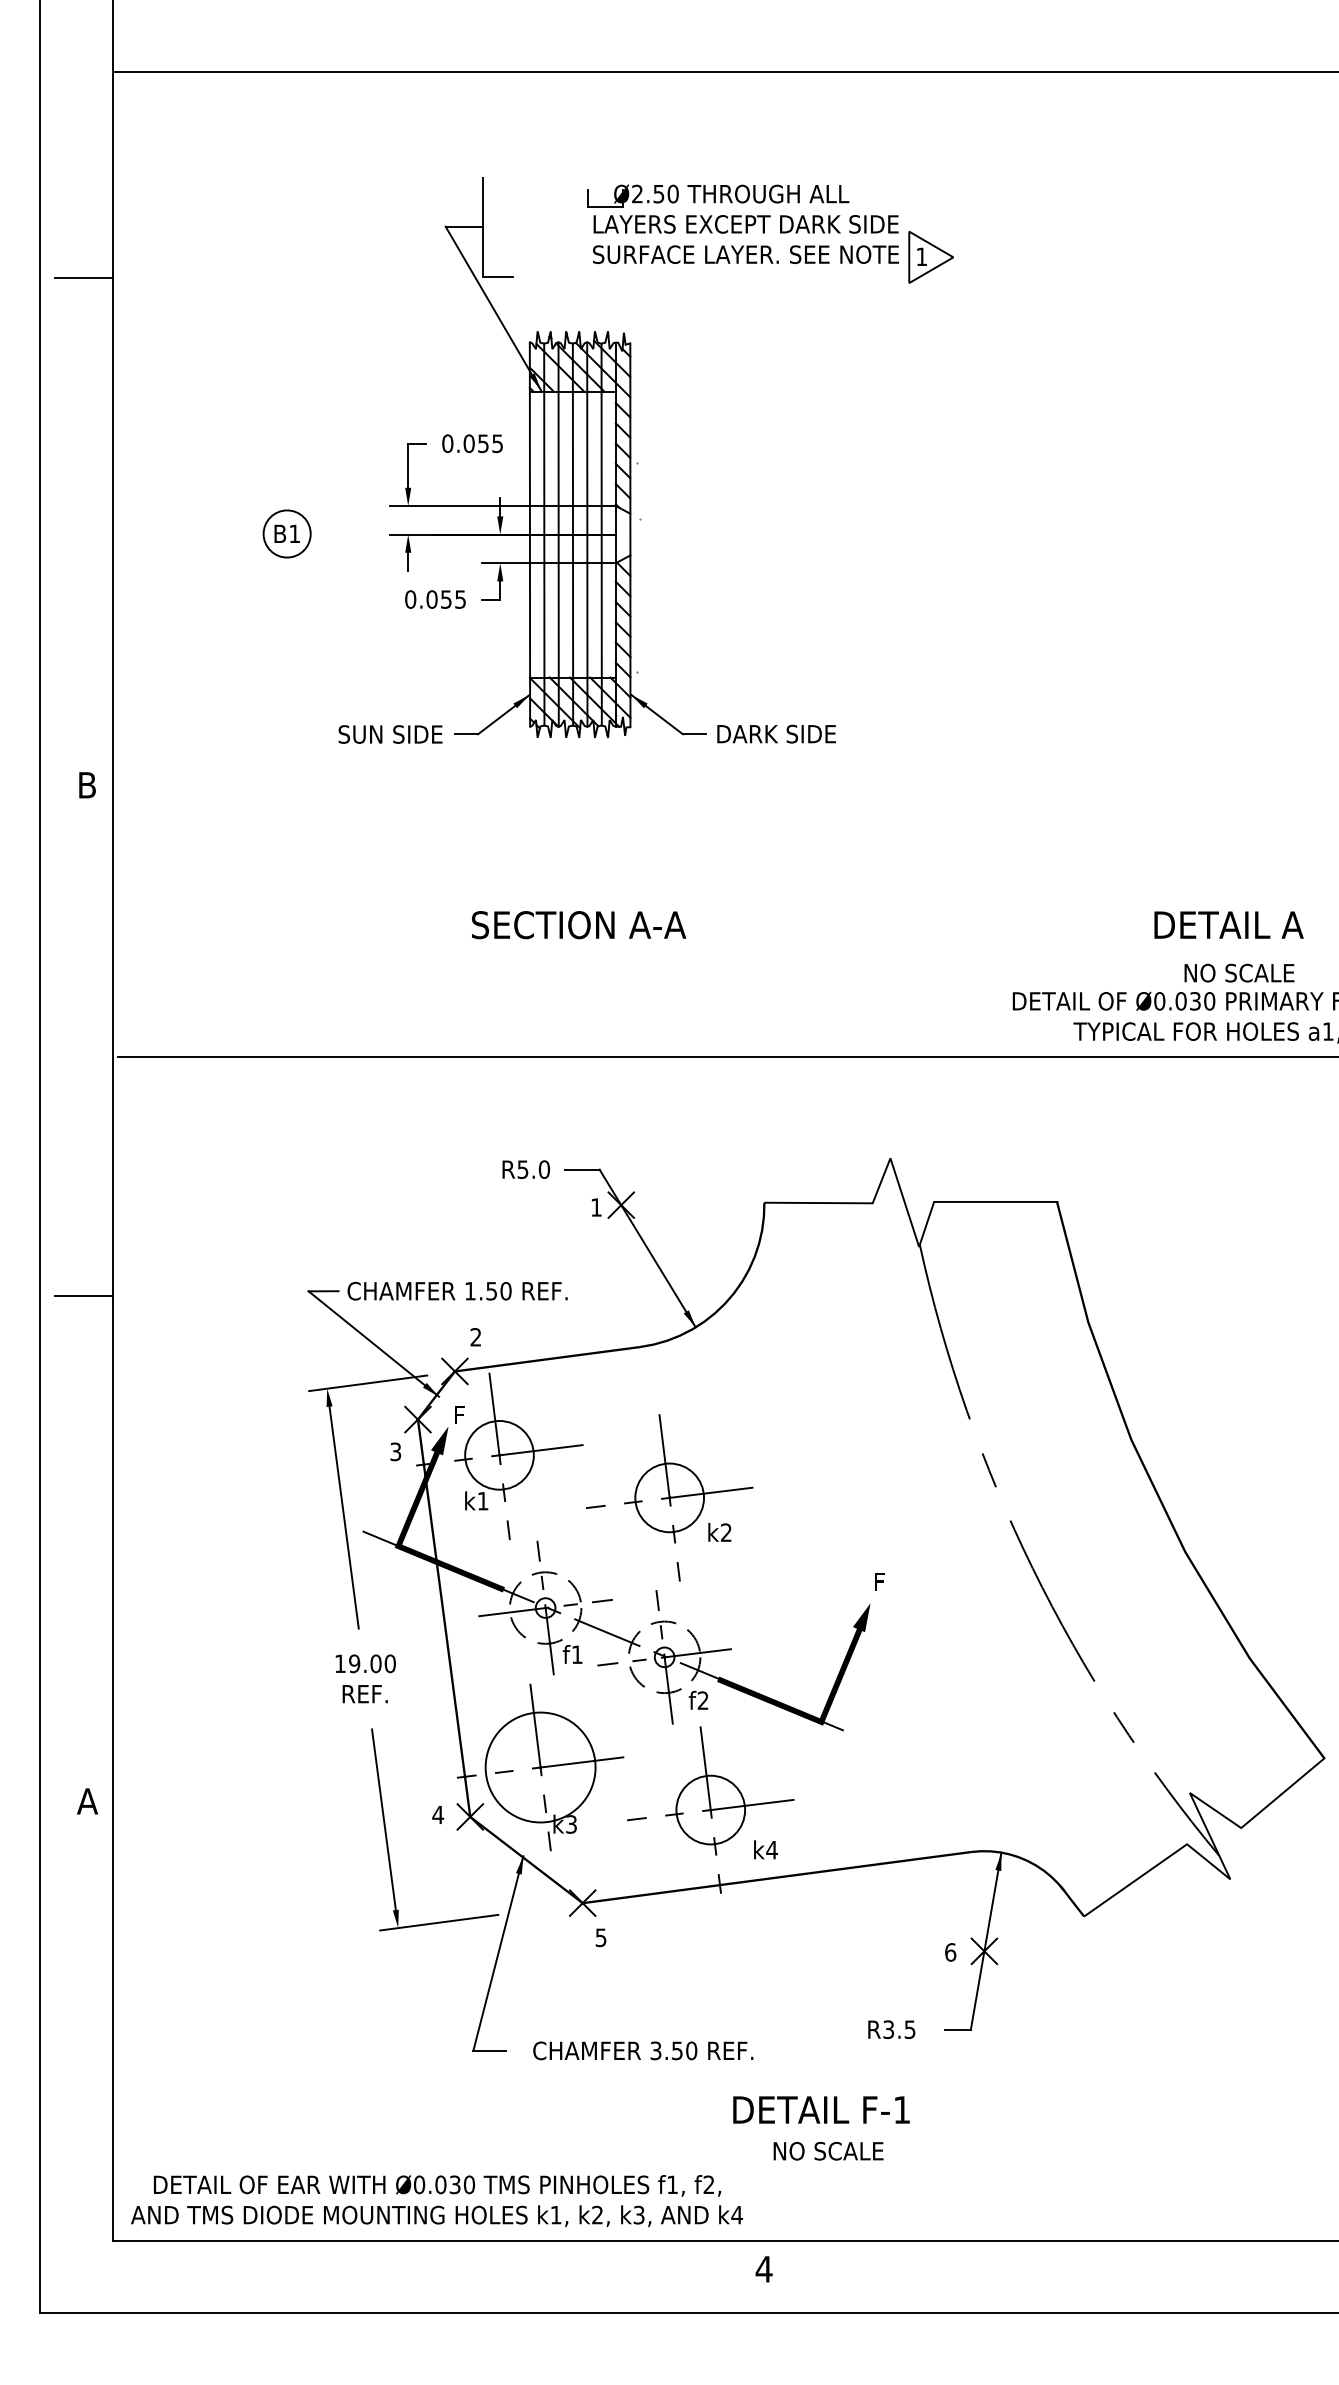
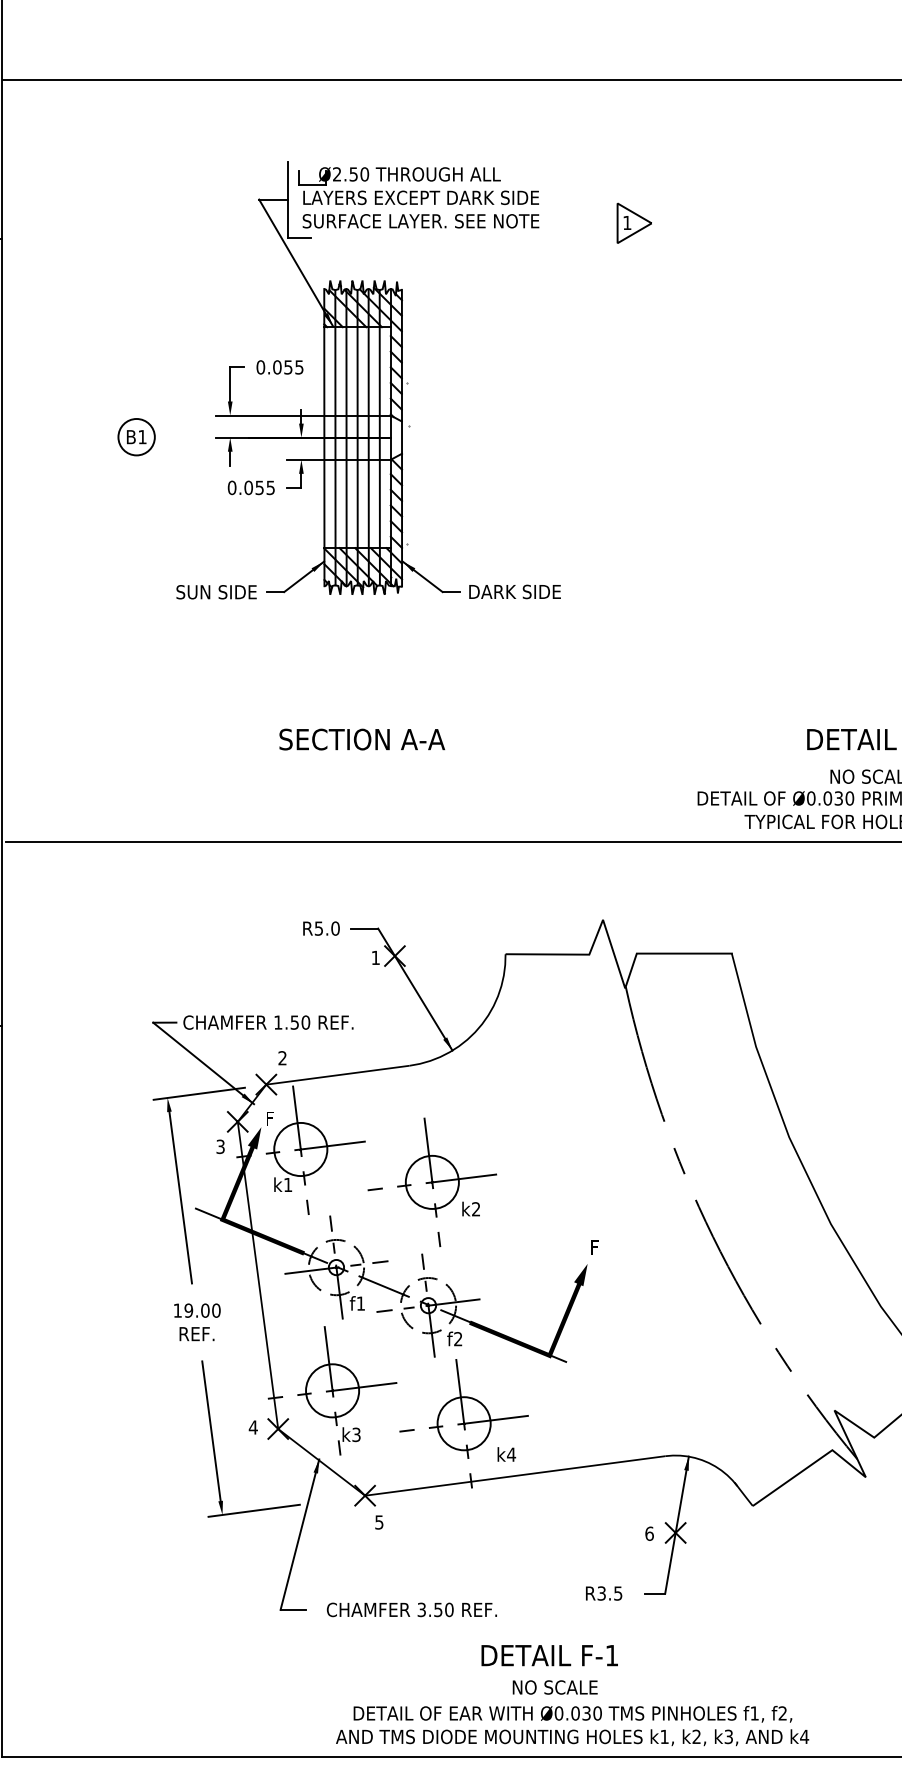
part: (742, 223) -> (418, 197), moved
circle: (540, 1767) -> (332, 1390), size x0.62
text: (436, 2201) -> (572, 1726), moved

